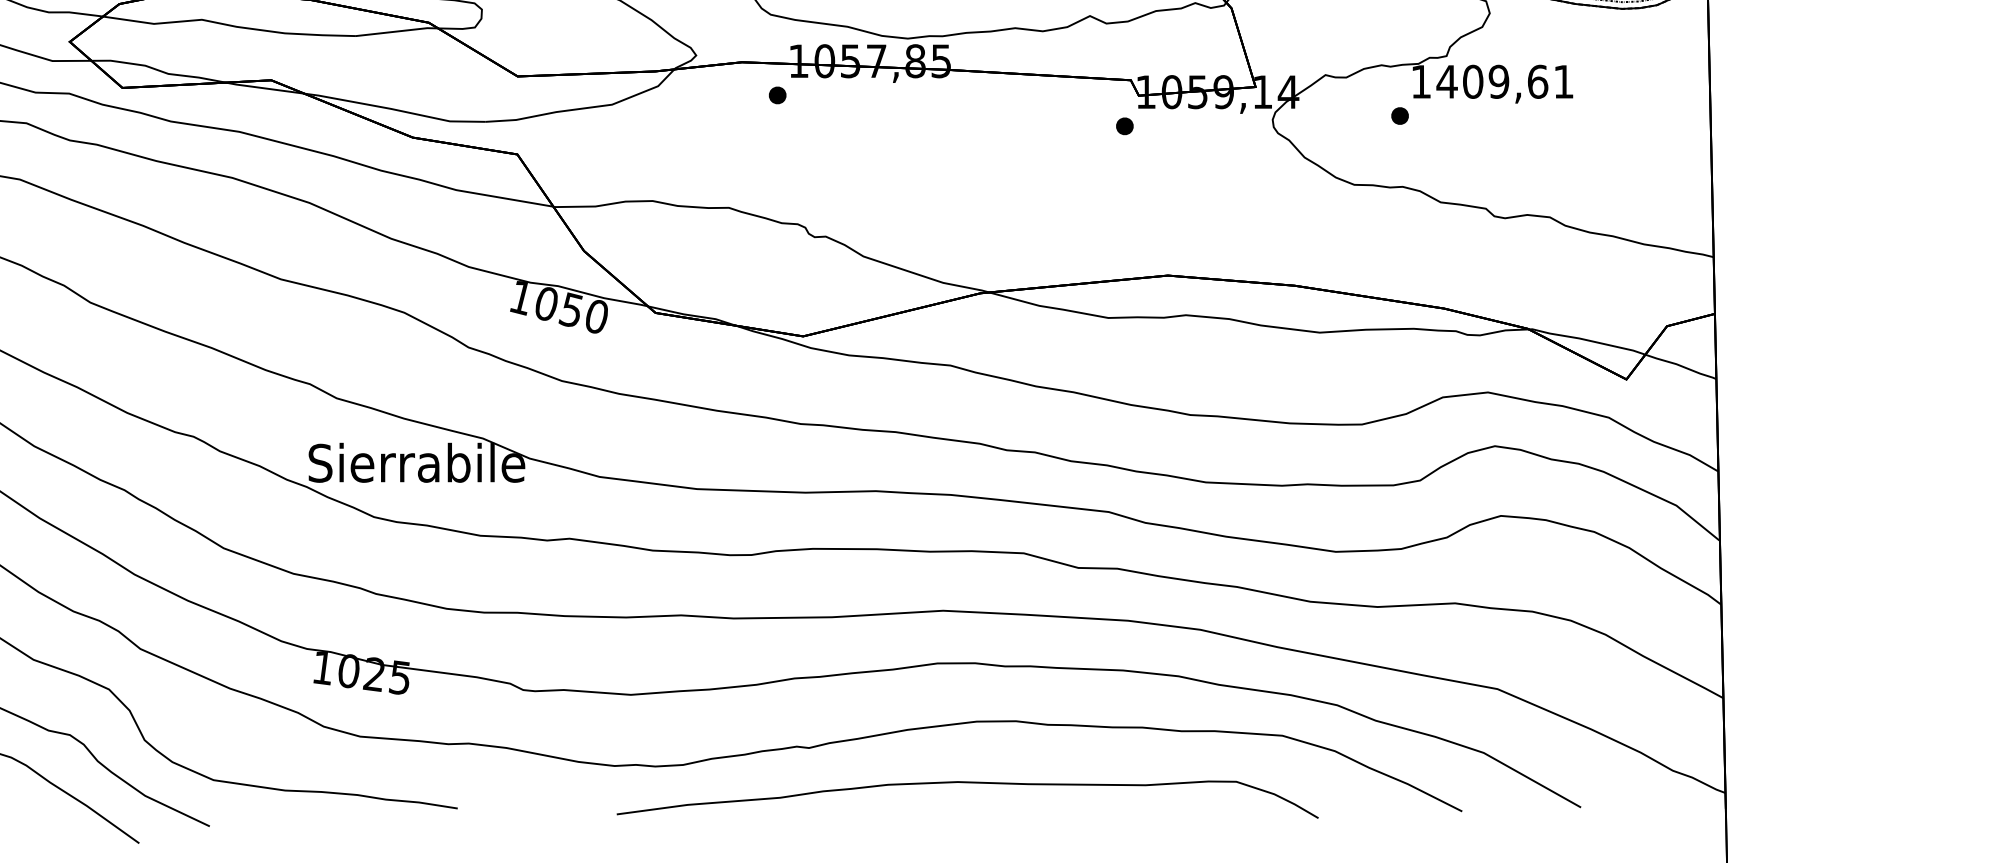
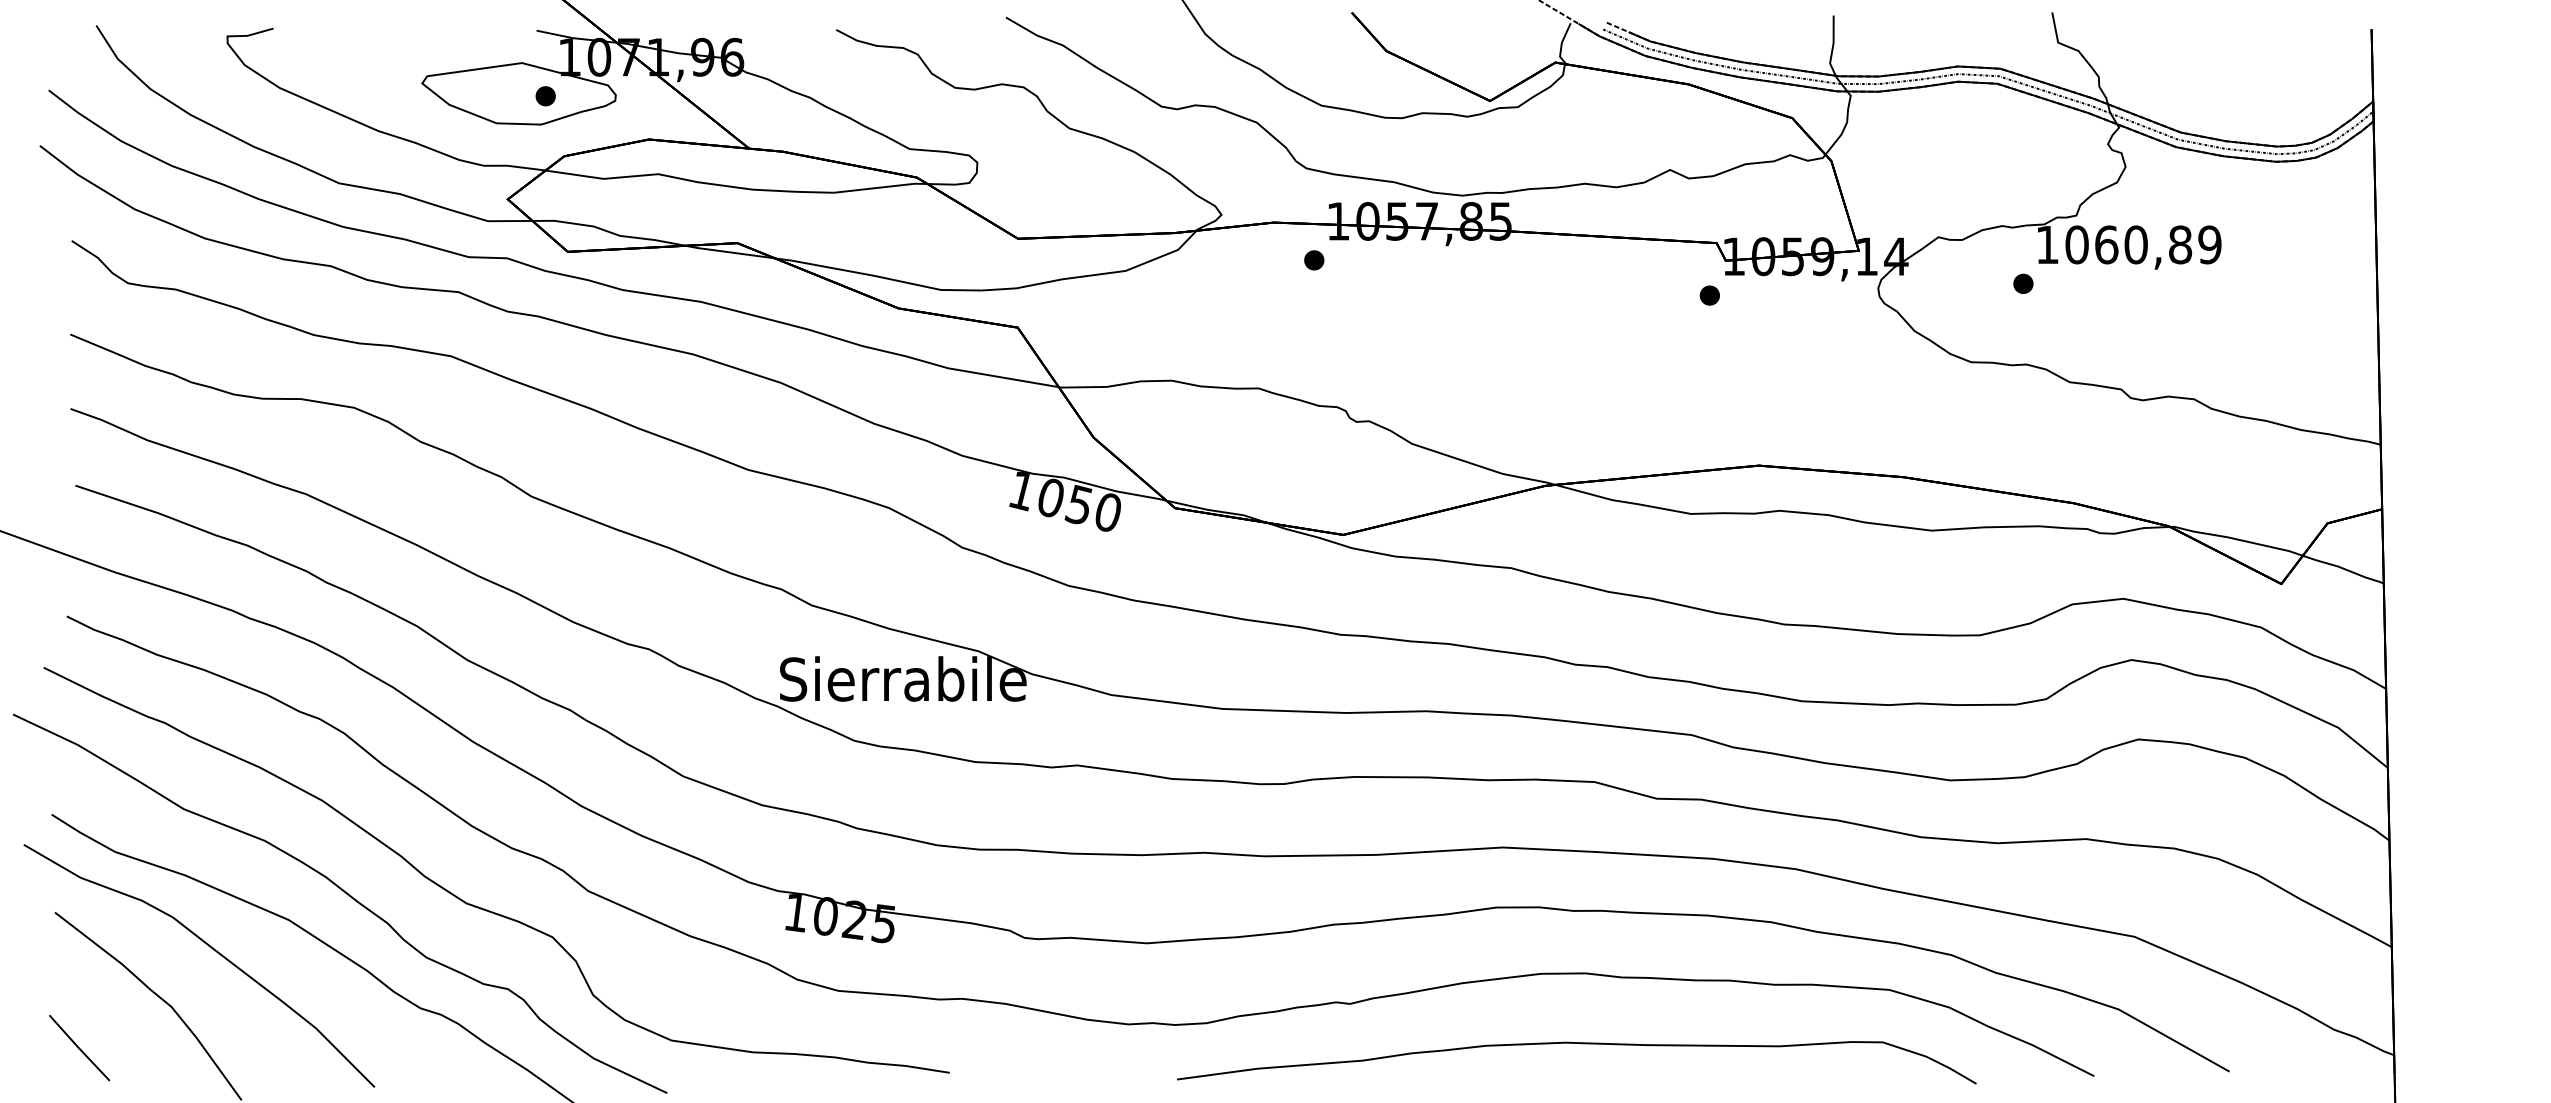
text: (1504, 81) -> (2142, 244), 1409,61 -> 1060,89
curve: (971, 783) -> (1581, 1044), moved

